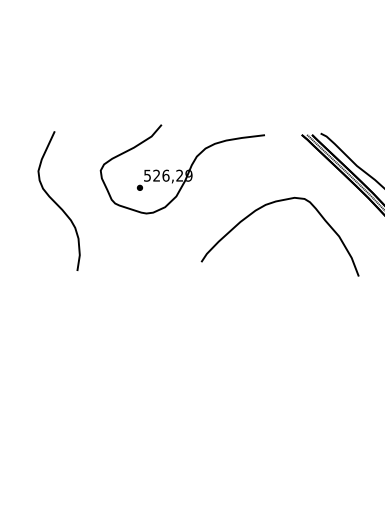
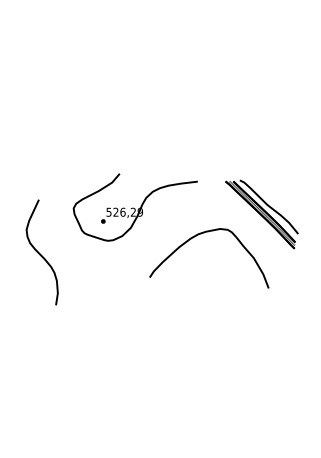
curve: (56, 202) -> (40, 253), moved

